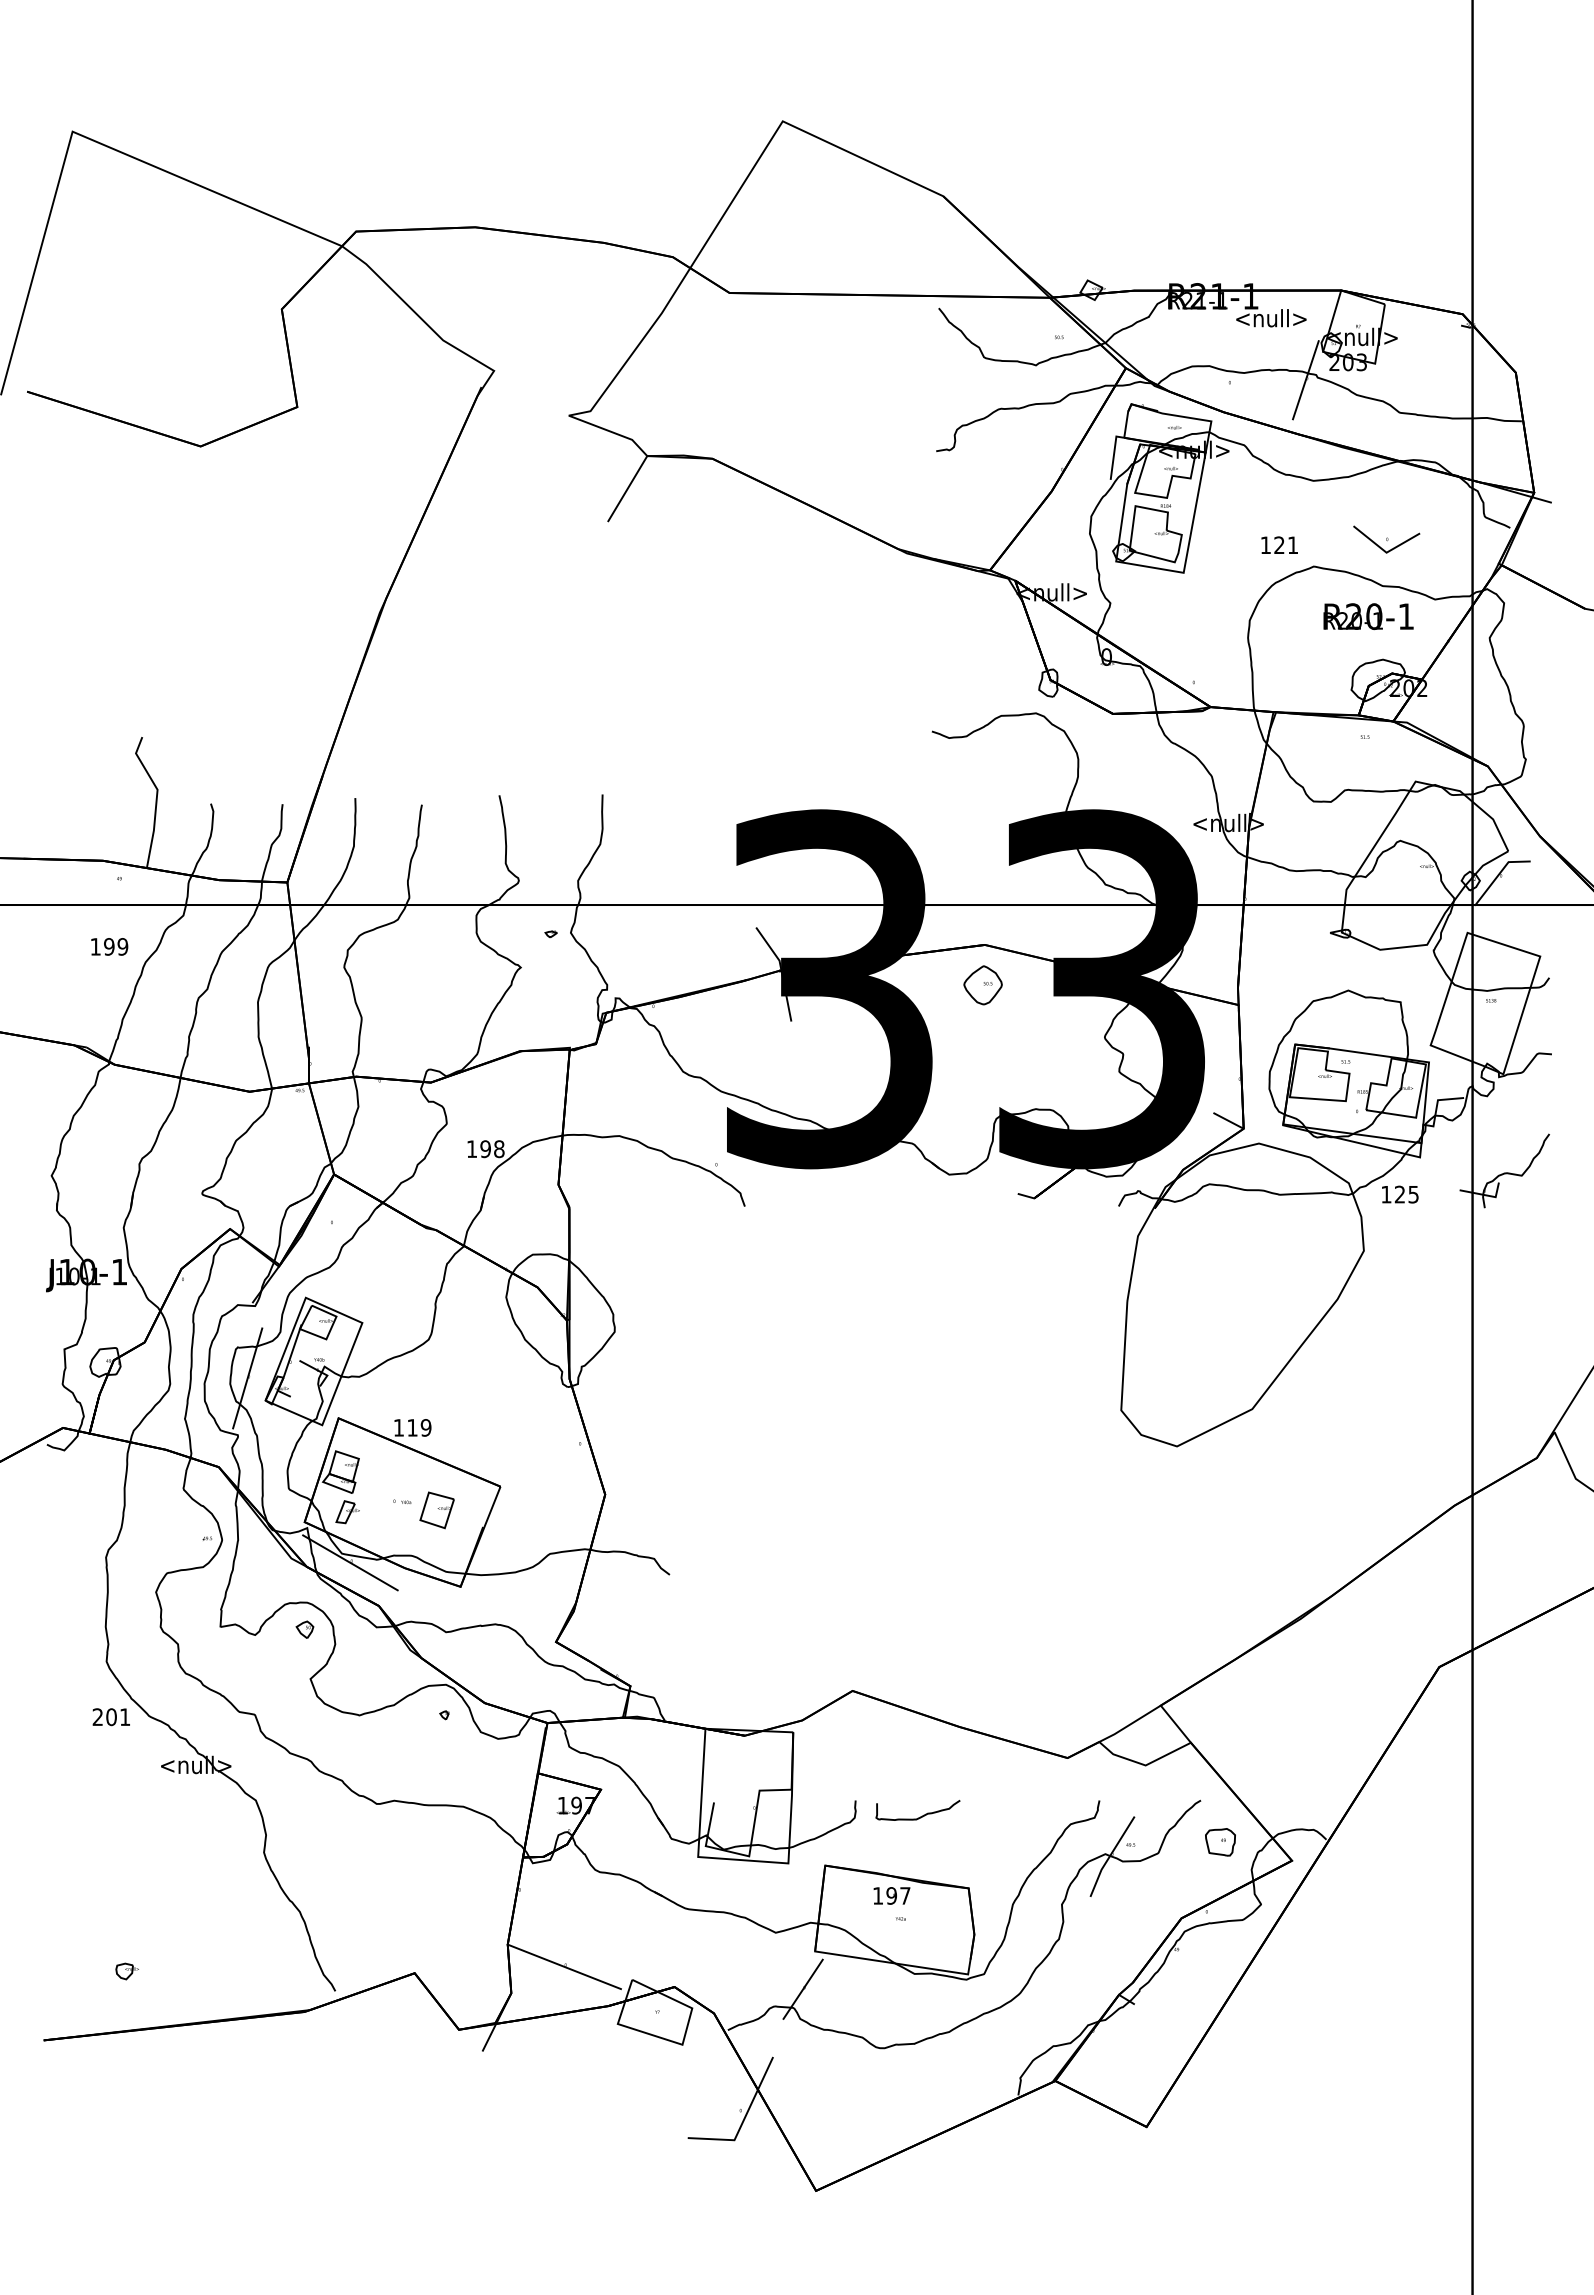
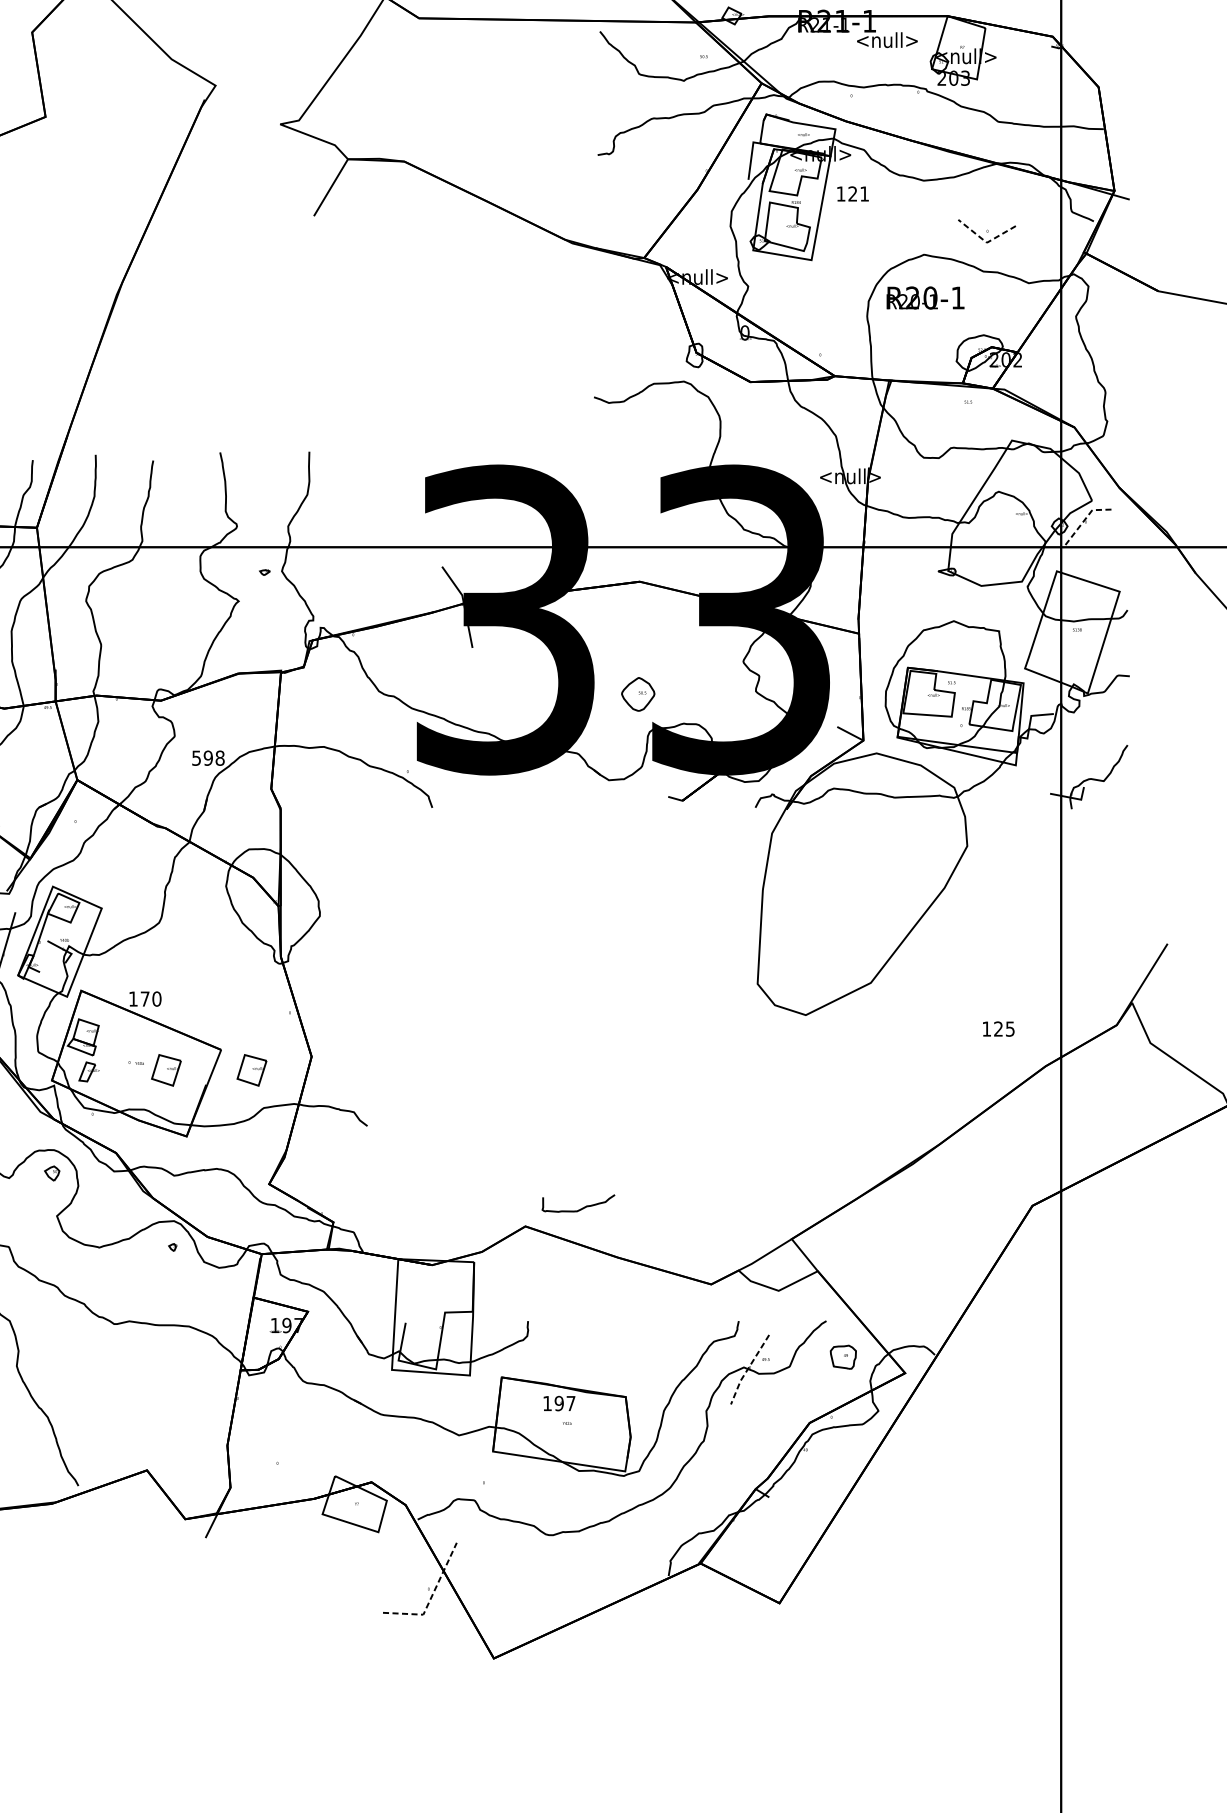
line: (1305, 380) -> (916, 93), removed
text: (1279, 544) -> (852, 193), moved
line: (1385, 551) -> (985, 241), solid -> dashed
text: (1368, 616) -> (925, 297), moved
line: (1498, 874) -> (1083, 520), solid -> dashed
part: (982, 985) -> (637, 694), moved
text: (471, 1149) -> (196, 758), 198 -> 598
text: (1400, 1194) -> (998, 1029), moved
text: (419, 1427) -> (151, 998), 119 -> 170
part: (535, 1510) -> (251, 1070), added
line: (350, 1562) -> (91, 1115), removed
curve: (920, 1816) -> (580, 1208), moved
line: (1110, 1856) -> (748, 1369), solid -> dashed
line: (563, 1966) -> (275, 1464), removed
line: (802, 1988) -> (482, 1483), removed
line: (743, 2120) -> (431, 1597), solid -> dashed

